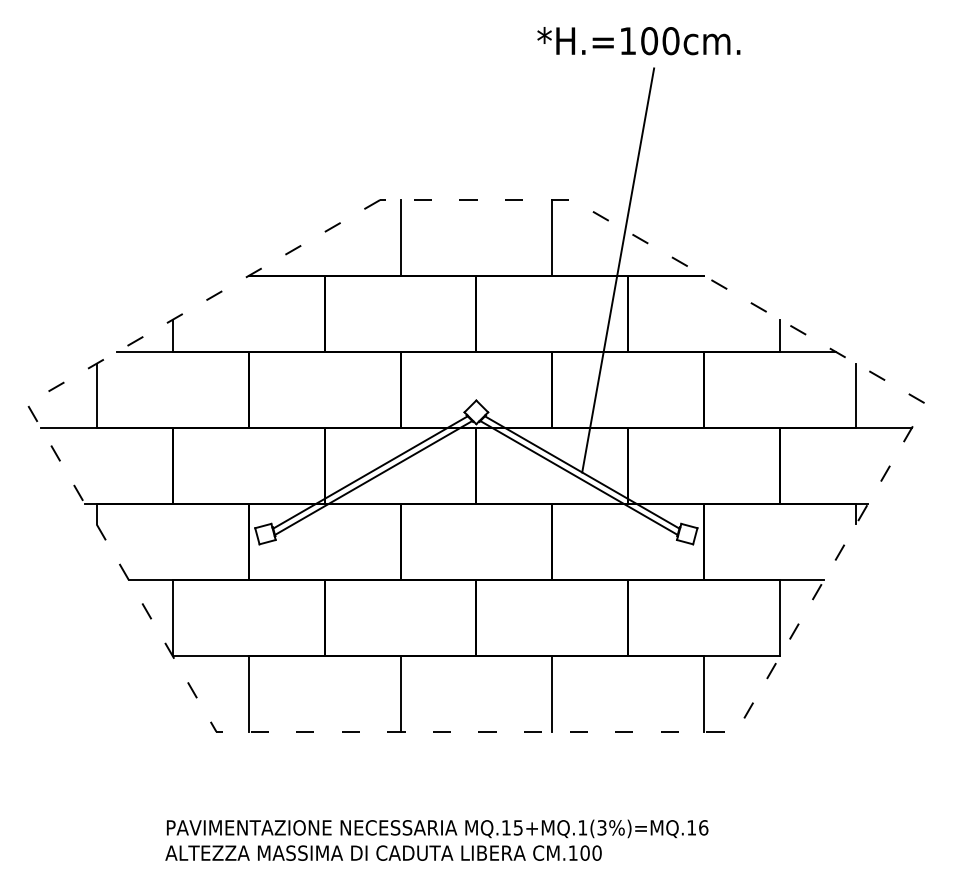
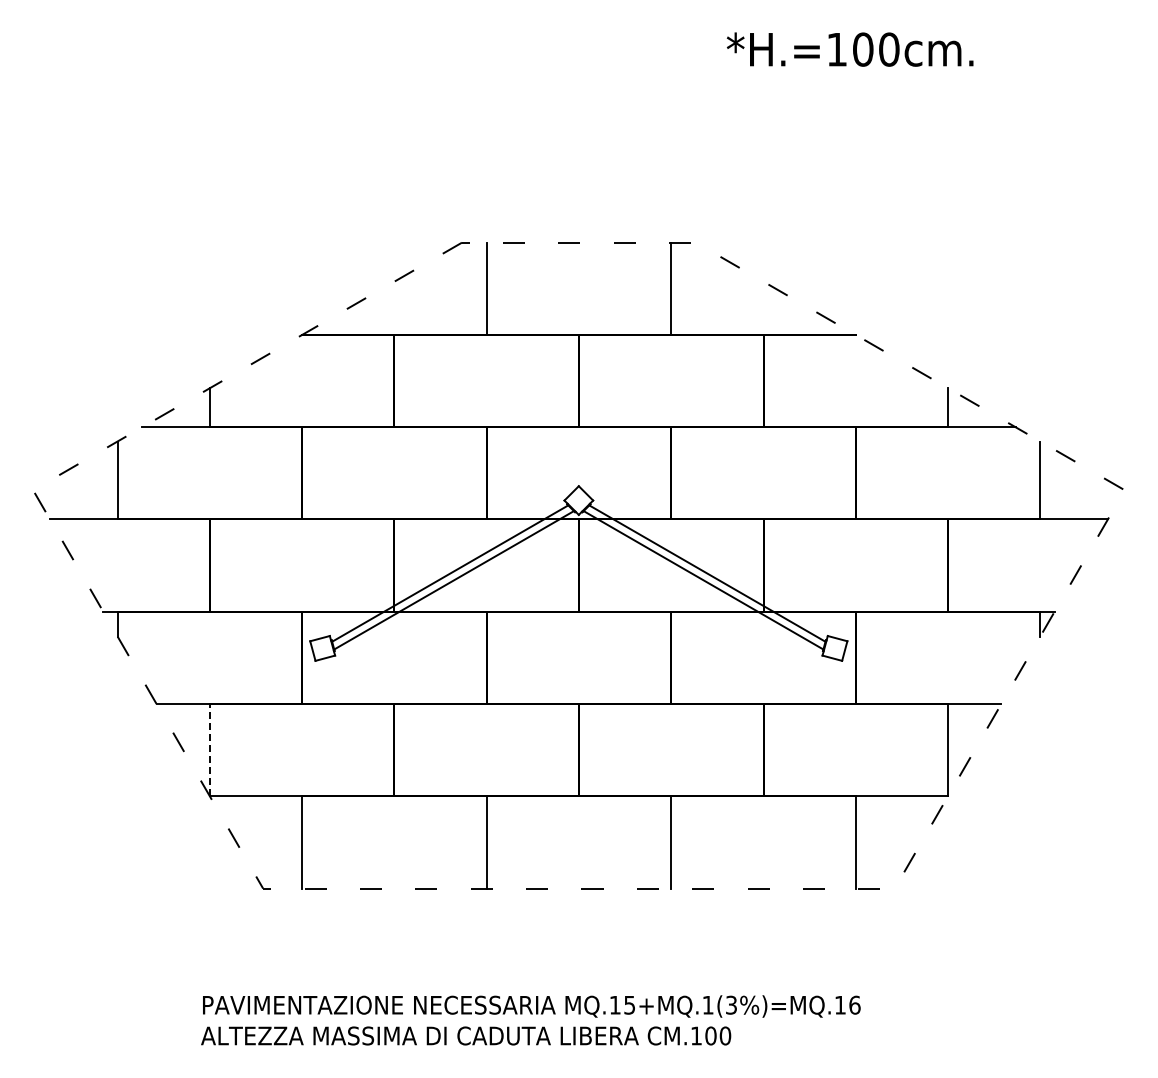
text: (639, 40) -> (850, 49), moved
line: (617, 269) -> (750, 327), removed
line: (172, 617) -> (209, 749), solid -> dashed

